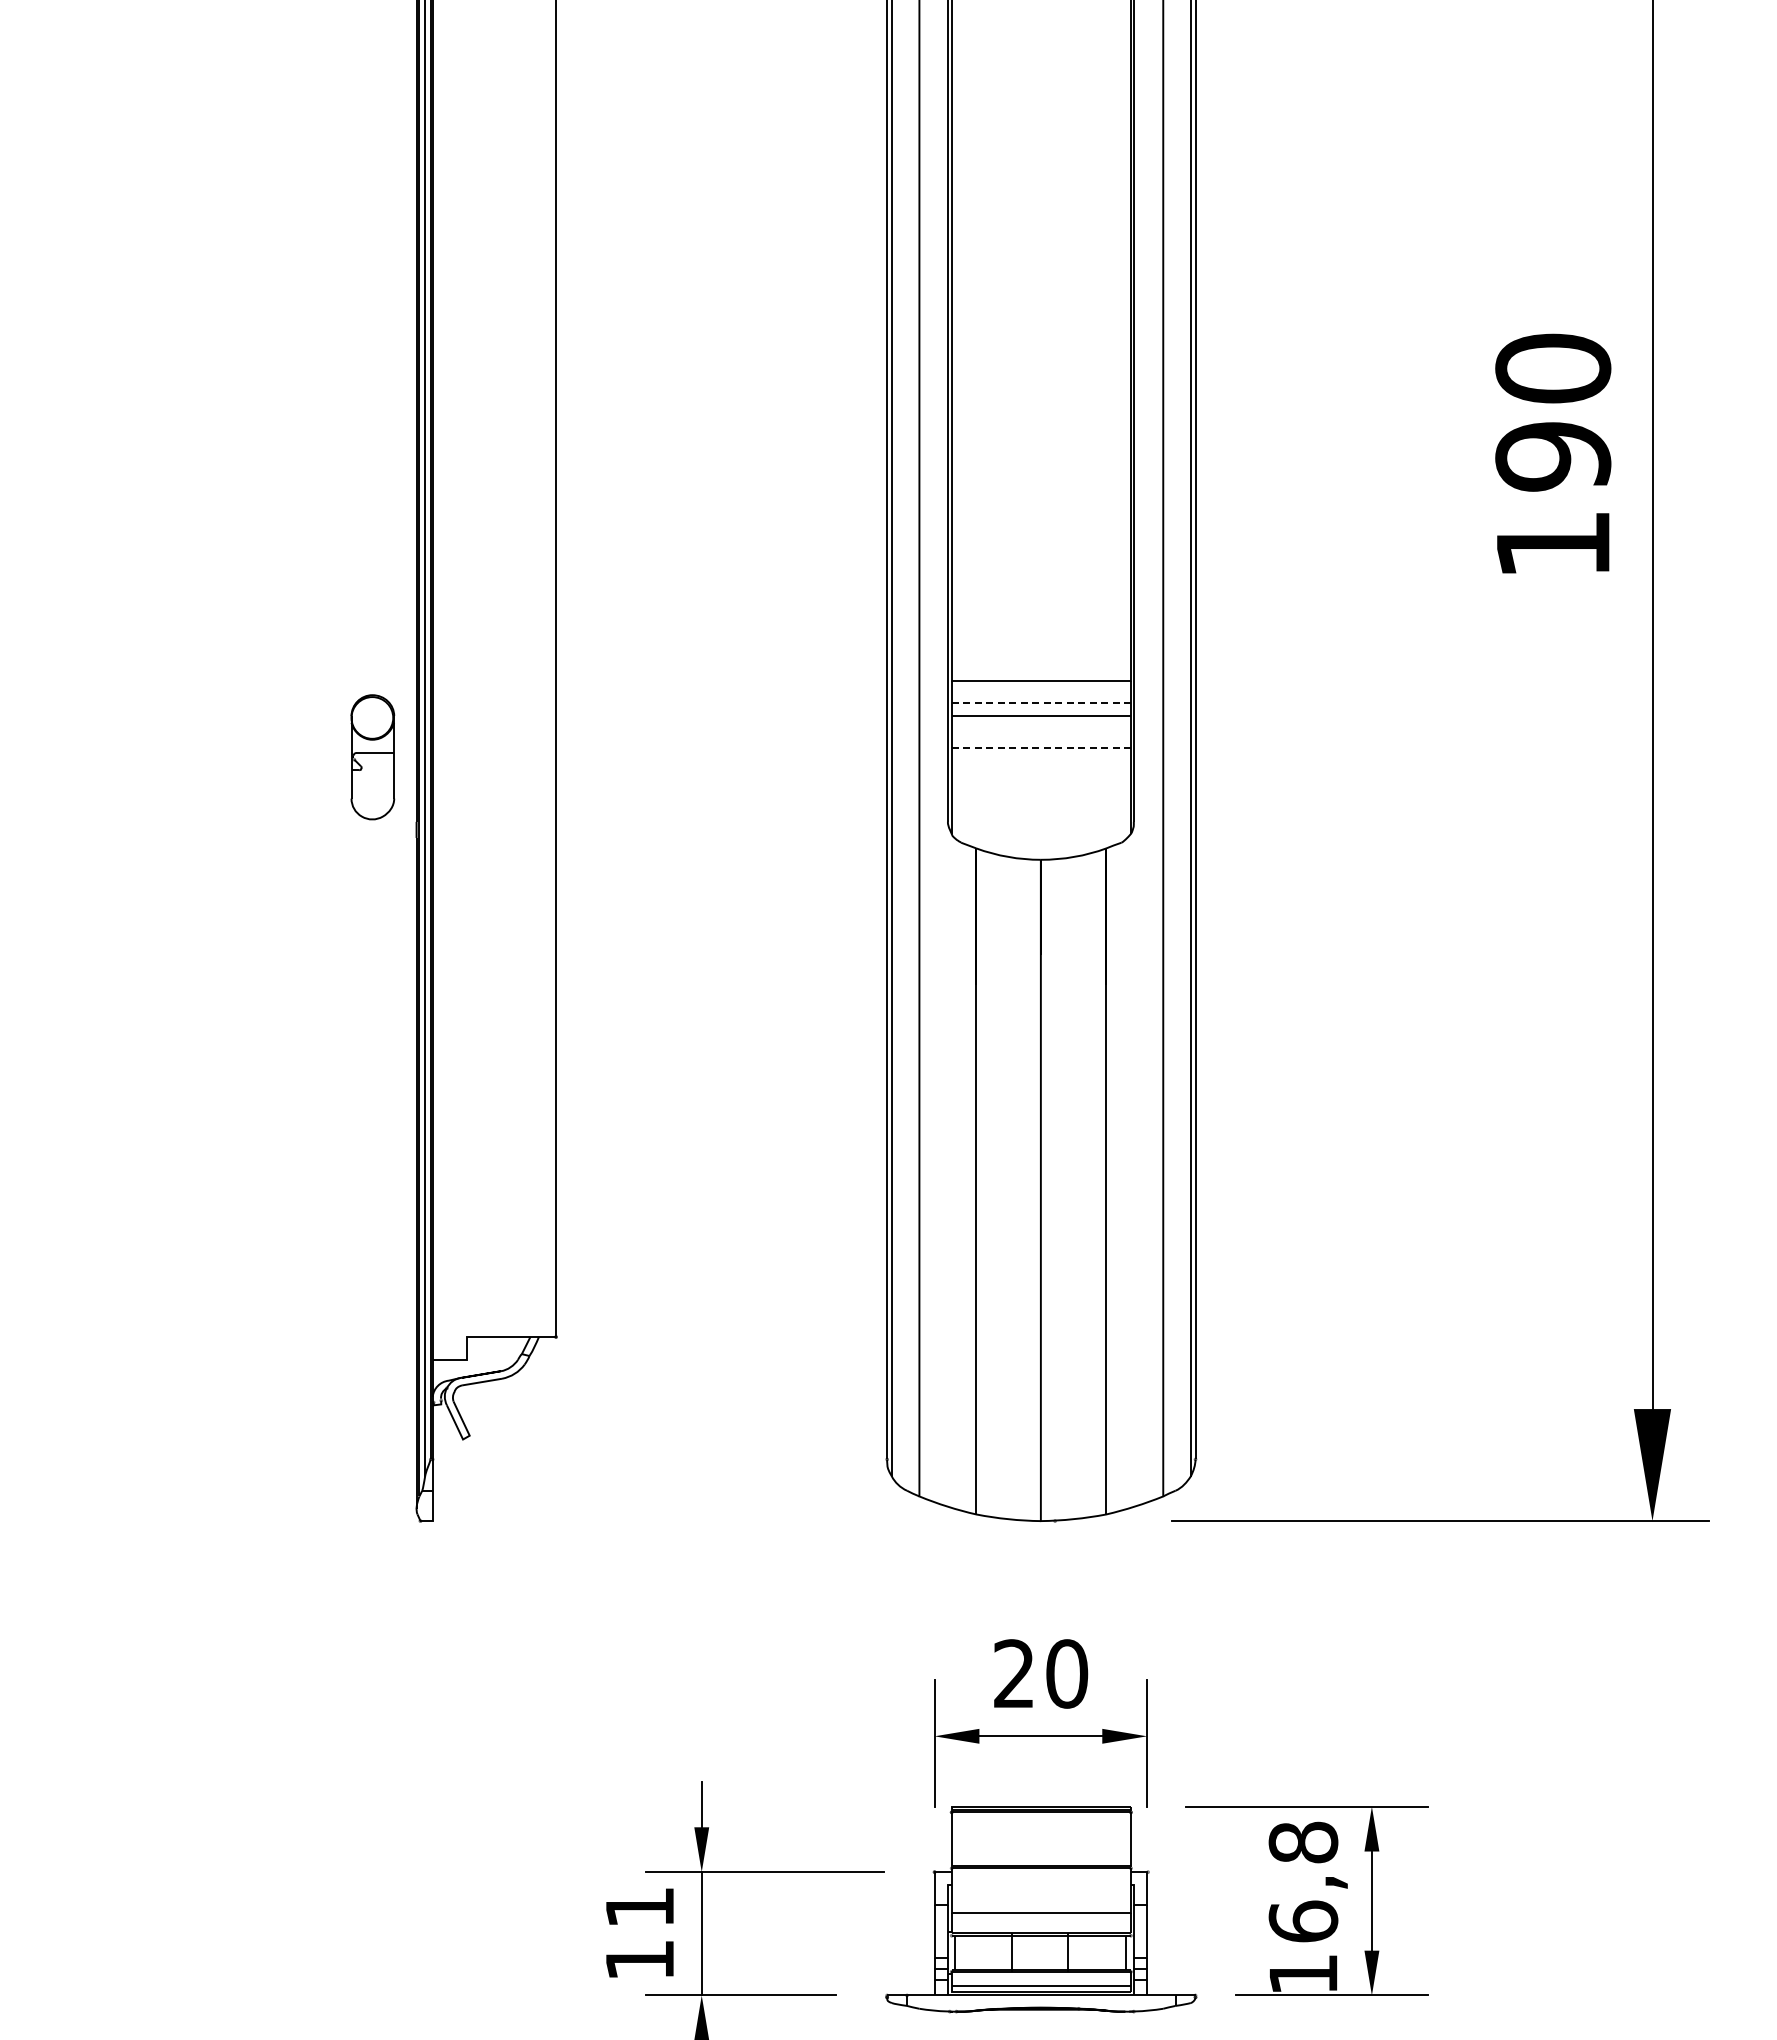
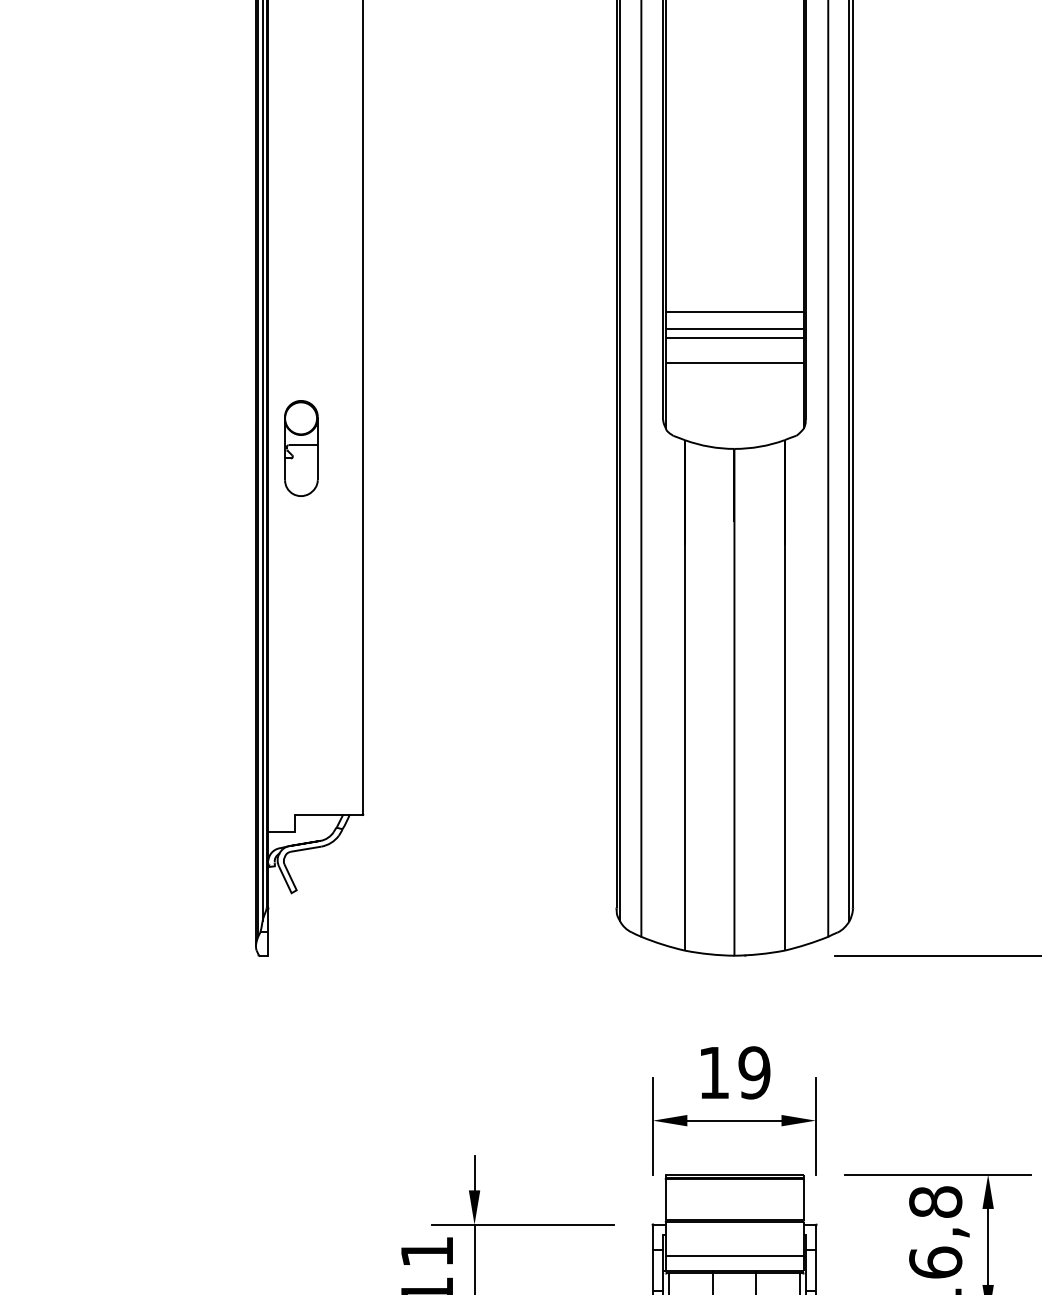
line: (1041, 703) -> (734, 329), dashed -> solid
line: (1041, 747) -> (734, 362), dashed -> solid
part: (372, 757) -> (301, 448), moved
text: (1041, 1673) -> (734, 1072), 20 -> 19

